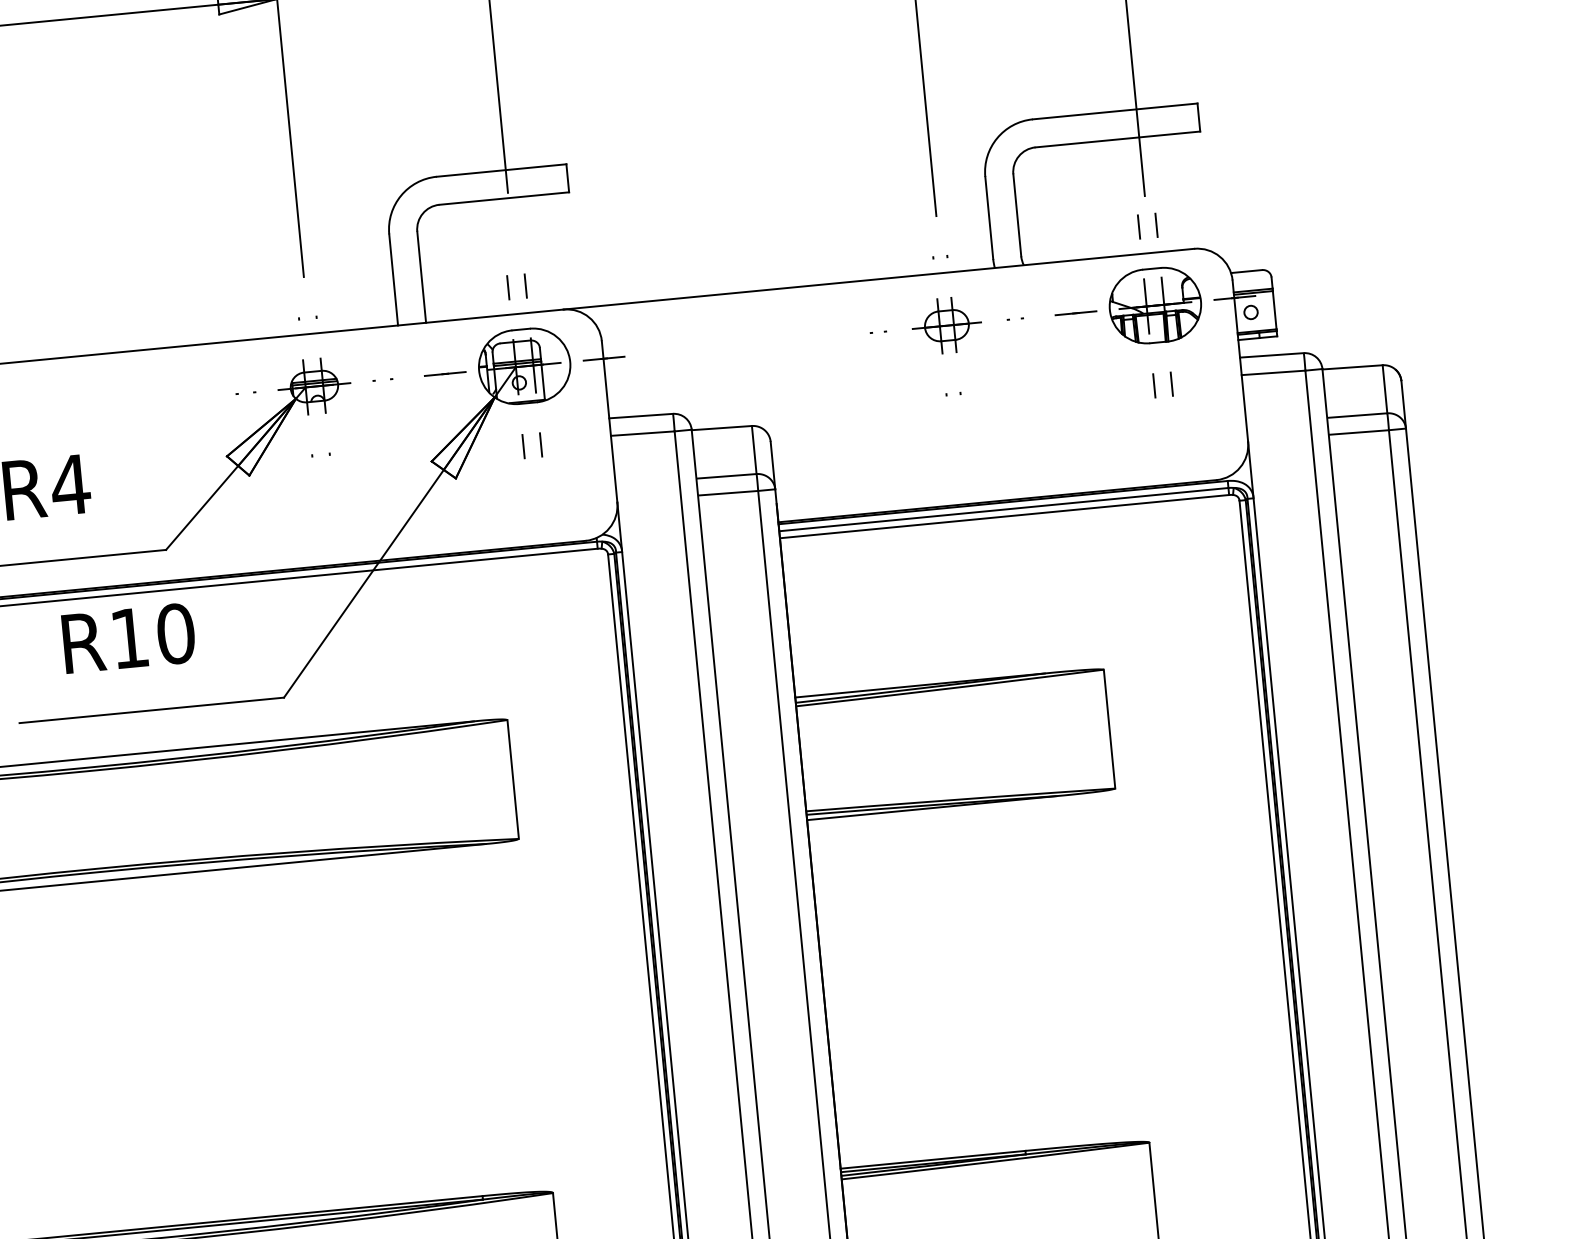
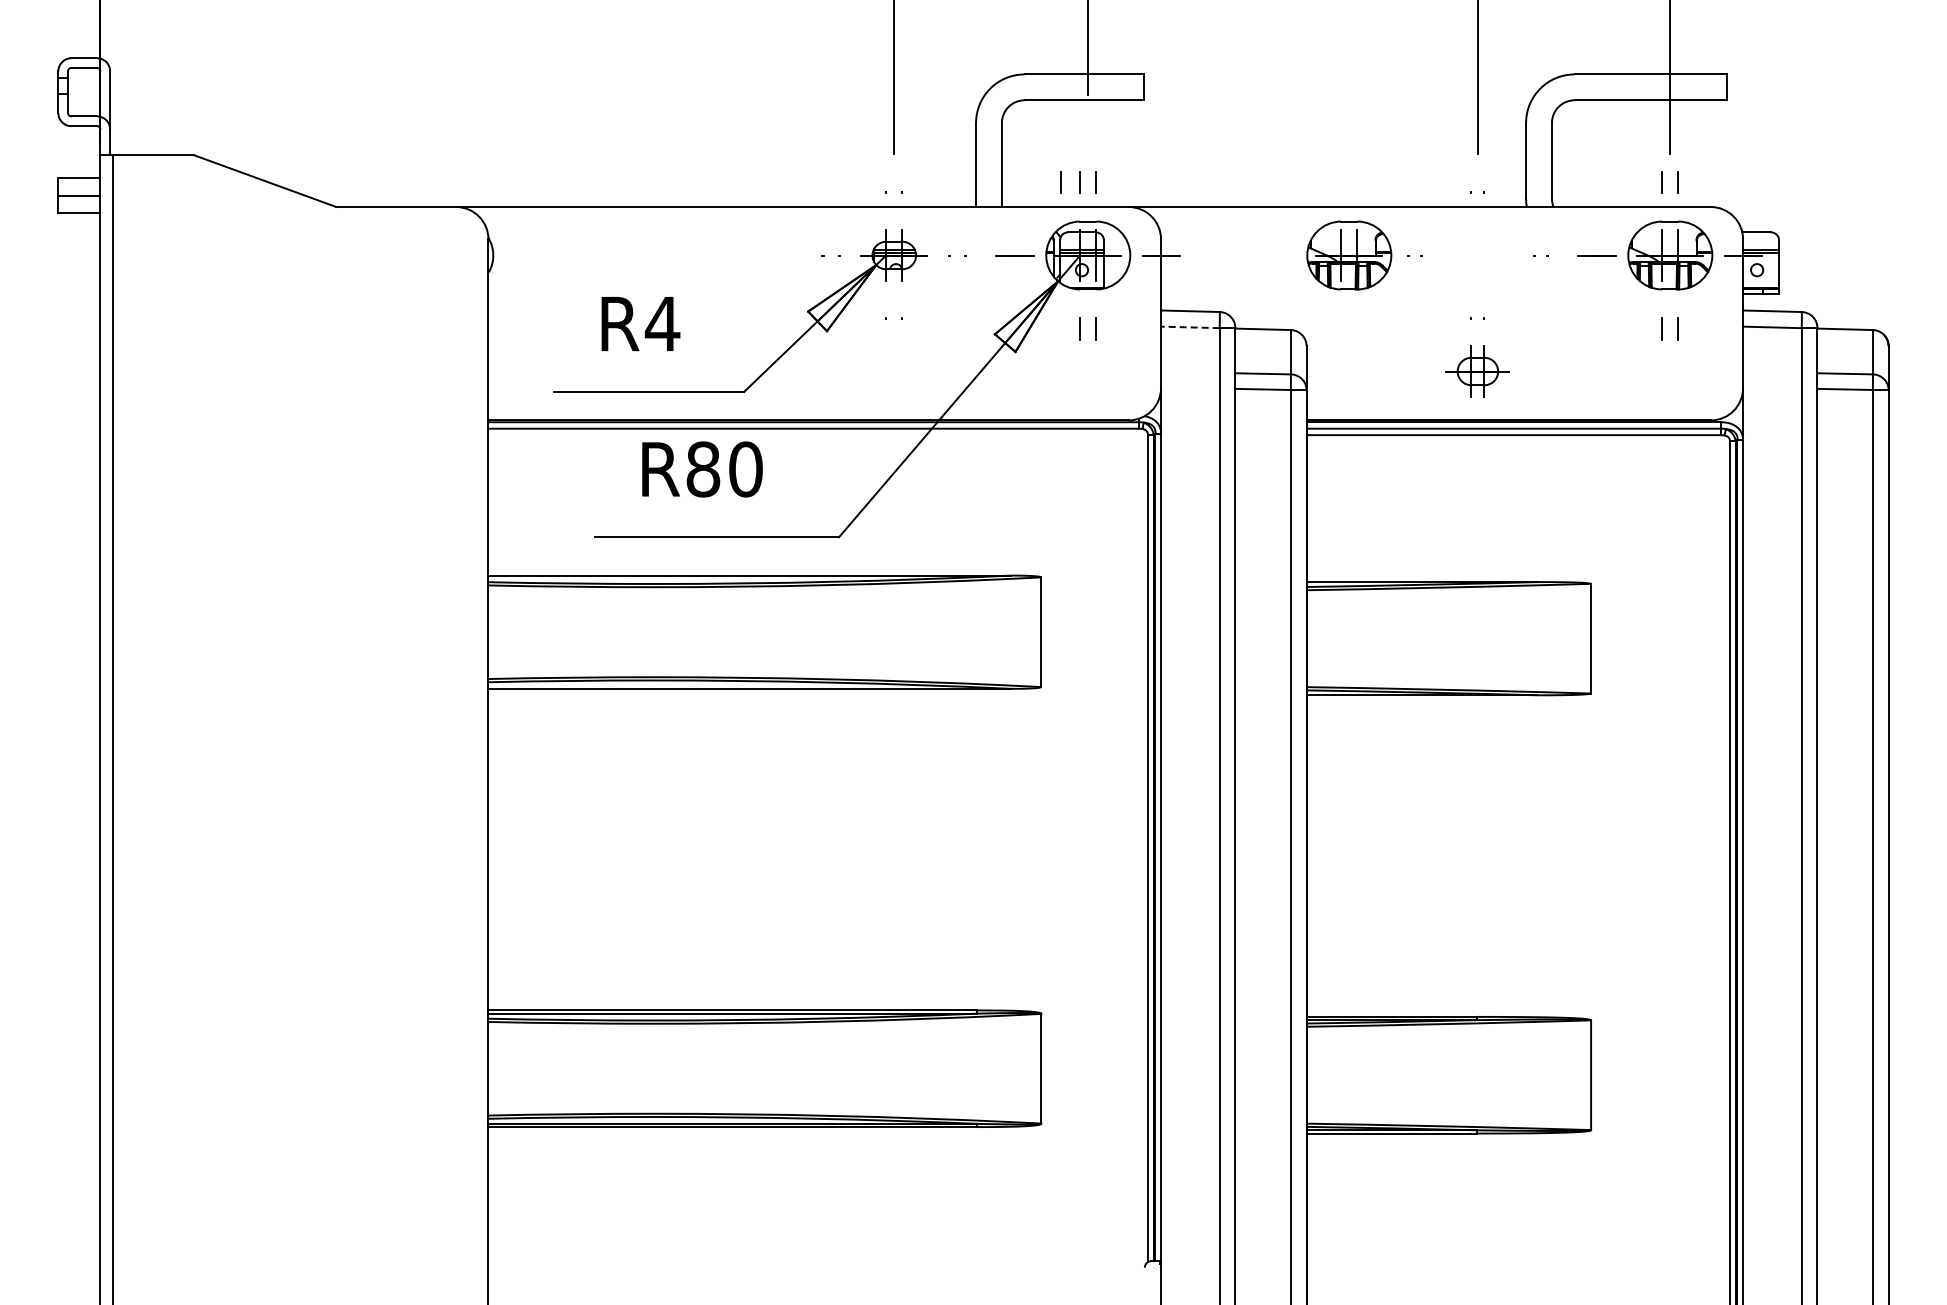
line: (486, 290) -> (1060, 182), added
part: (946, 325) -> (1477, 371), moved
part: (807, 339) -> (1349, 255), added
line: (641, 433) -> (1189, 327), solid -> dashed
text: (130, 638) -> (703, 469), R10 -> R80

